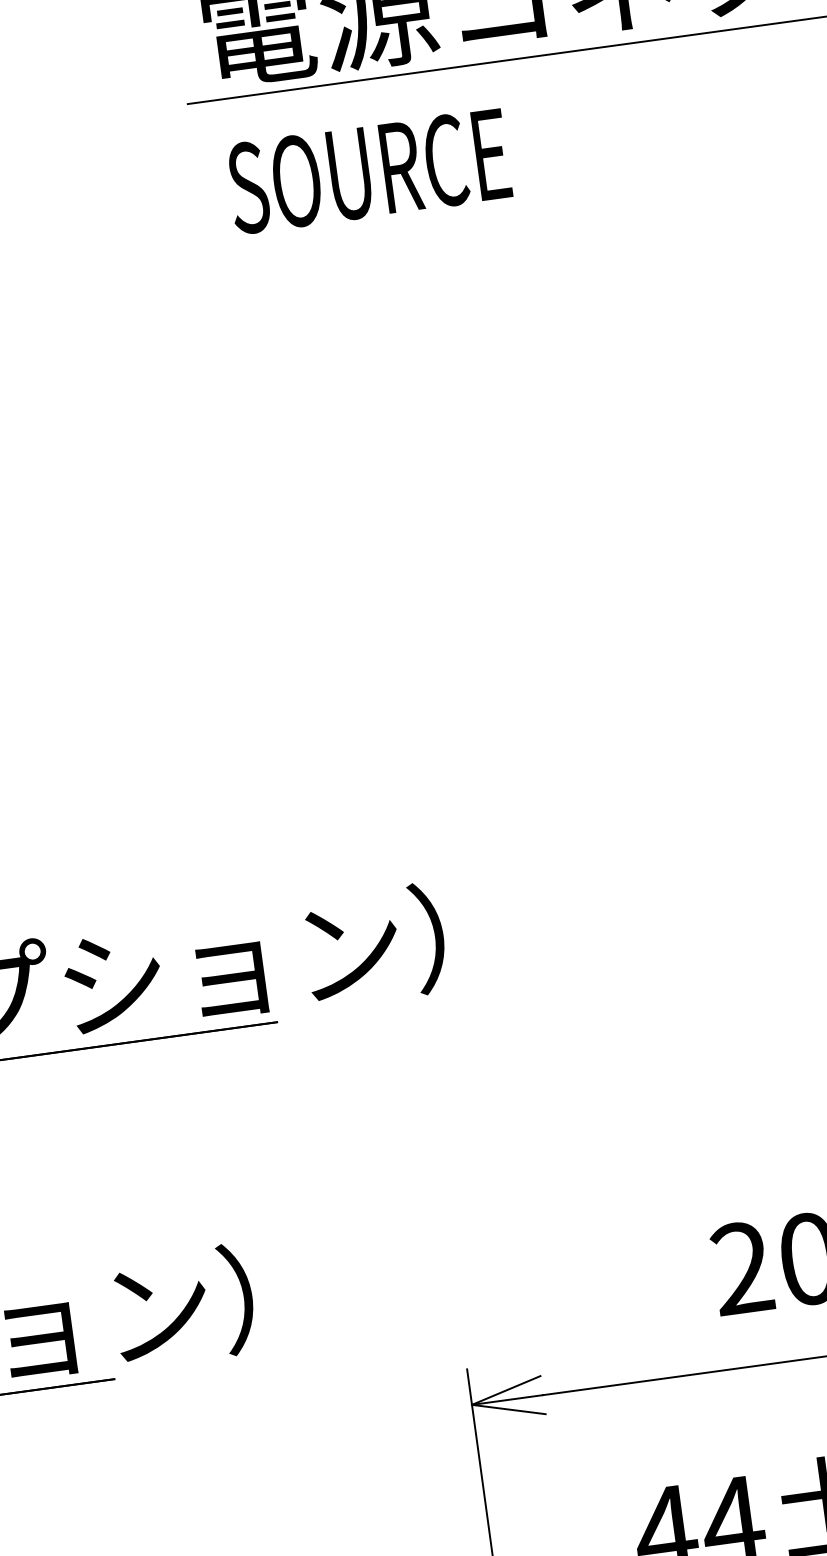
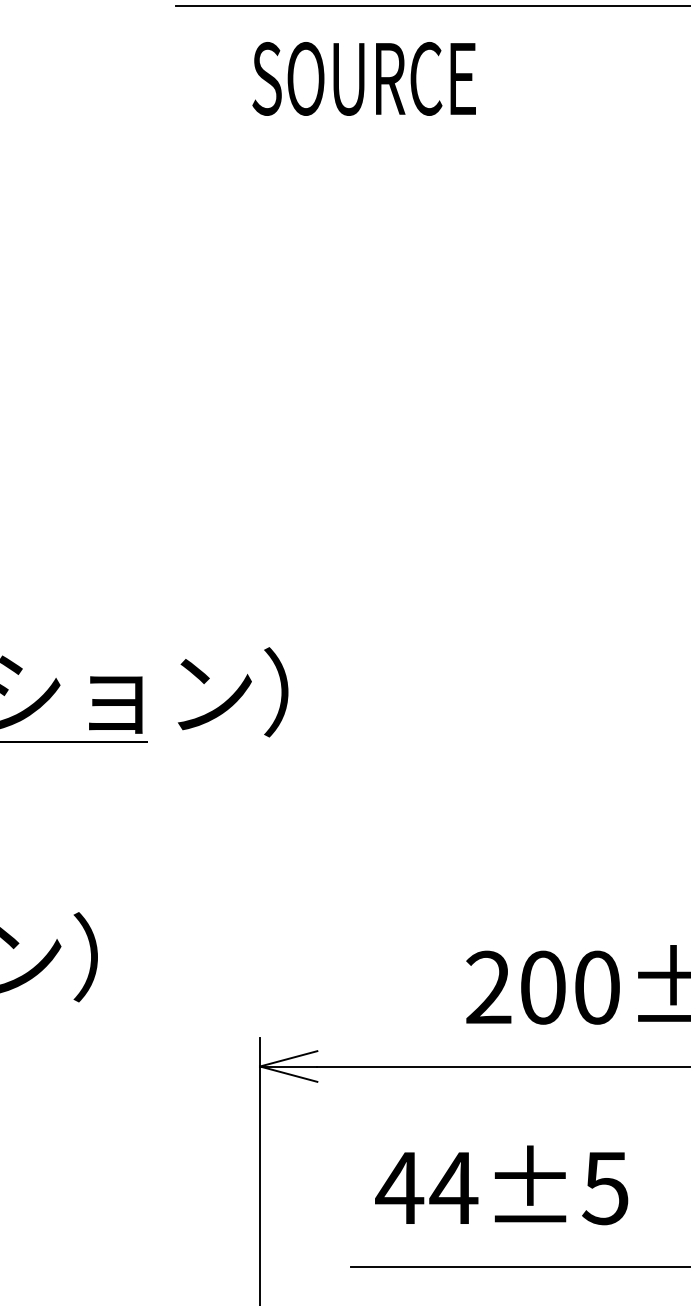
text: (367, 170) -> (363, 78), moved

